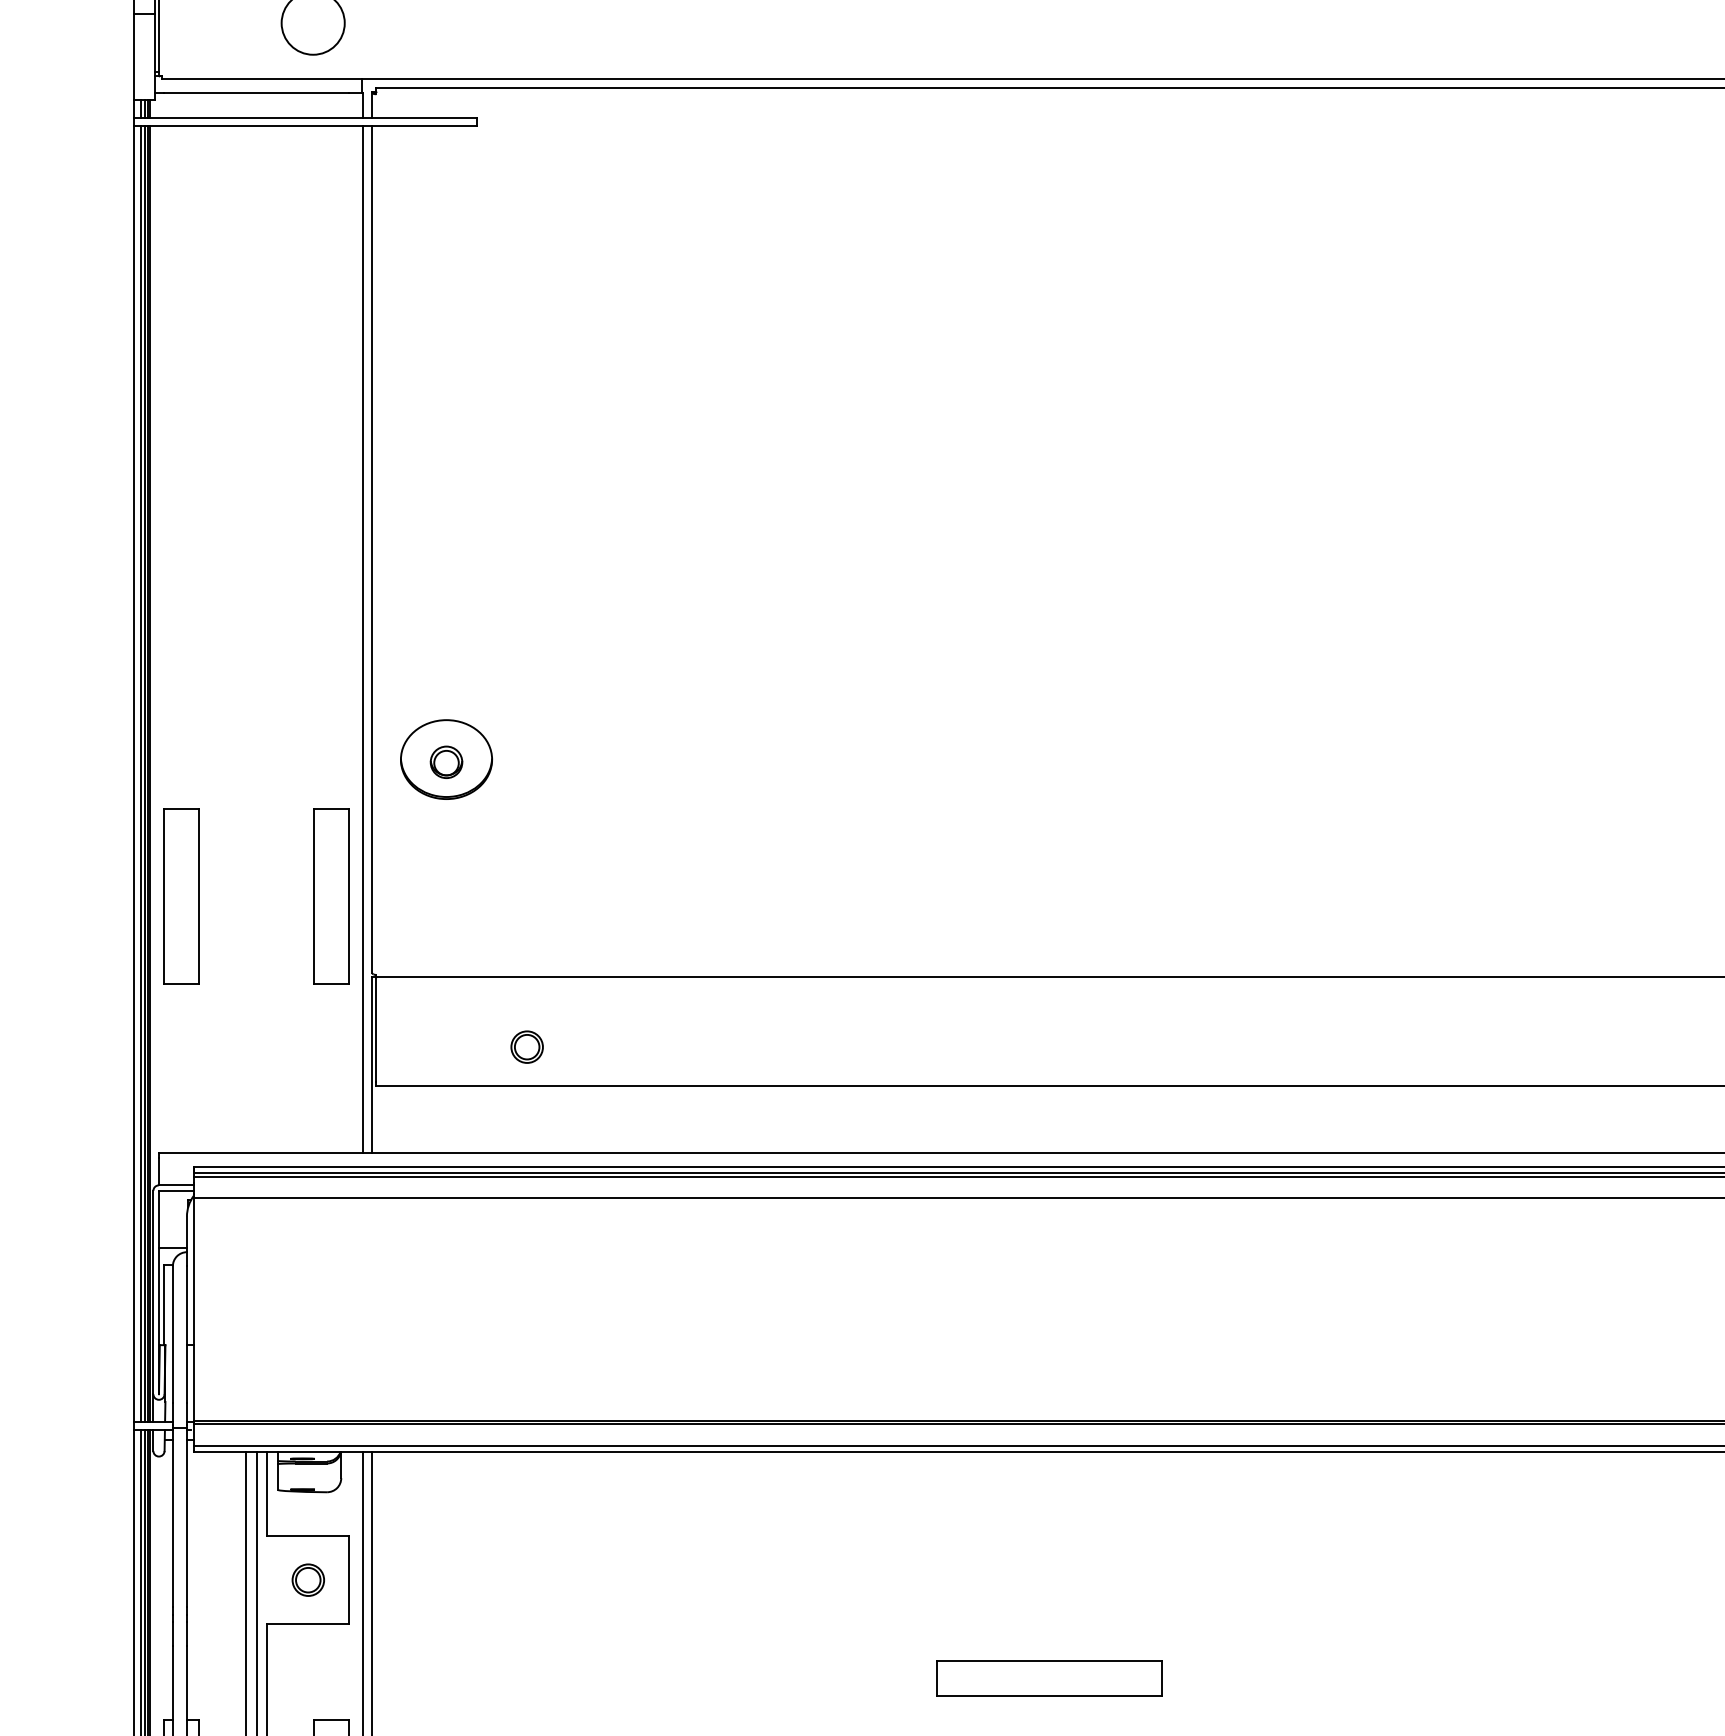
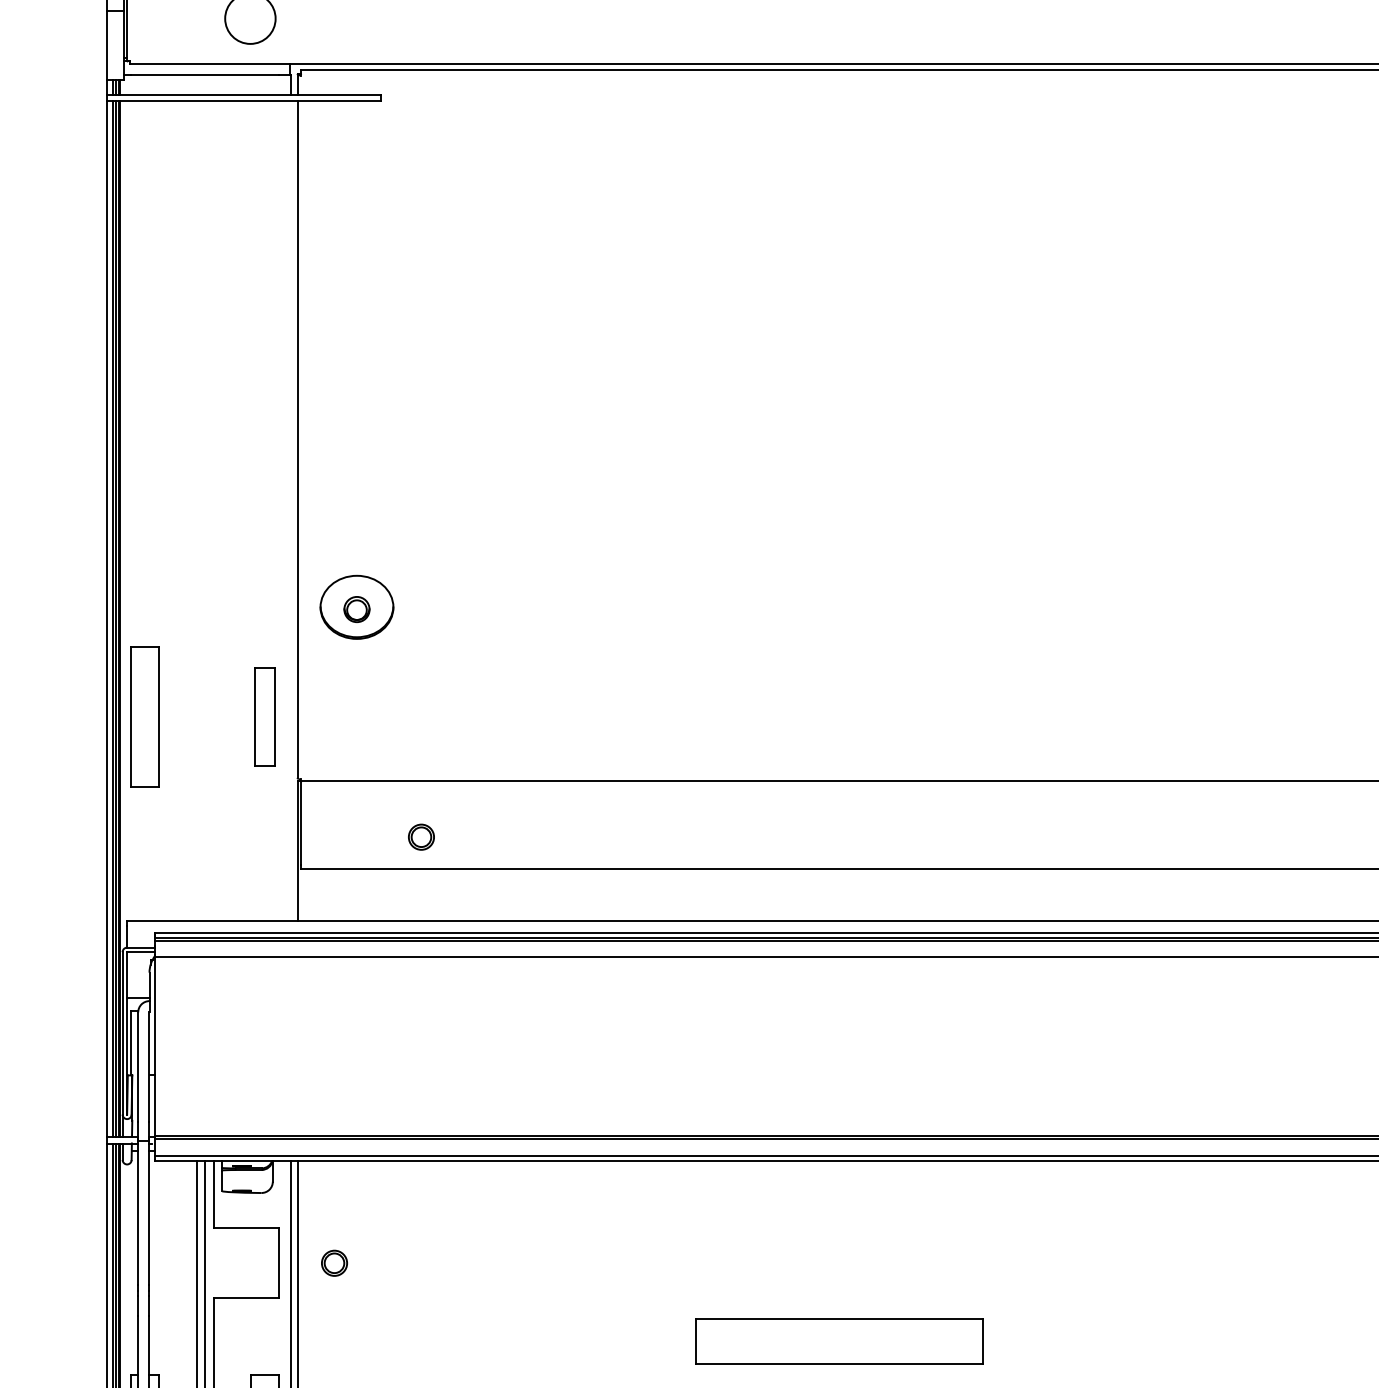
line: (363, 639) -> (290, 511), removed
part: (330, 896) -> (264, 716), size x0.7
part: (308, 1579) -> (334, 1262), moved
part: (1048, 1678) -> (838, 1341), size x1.6

